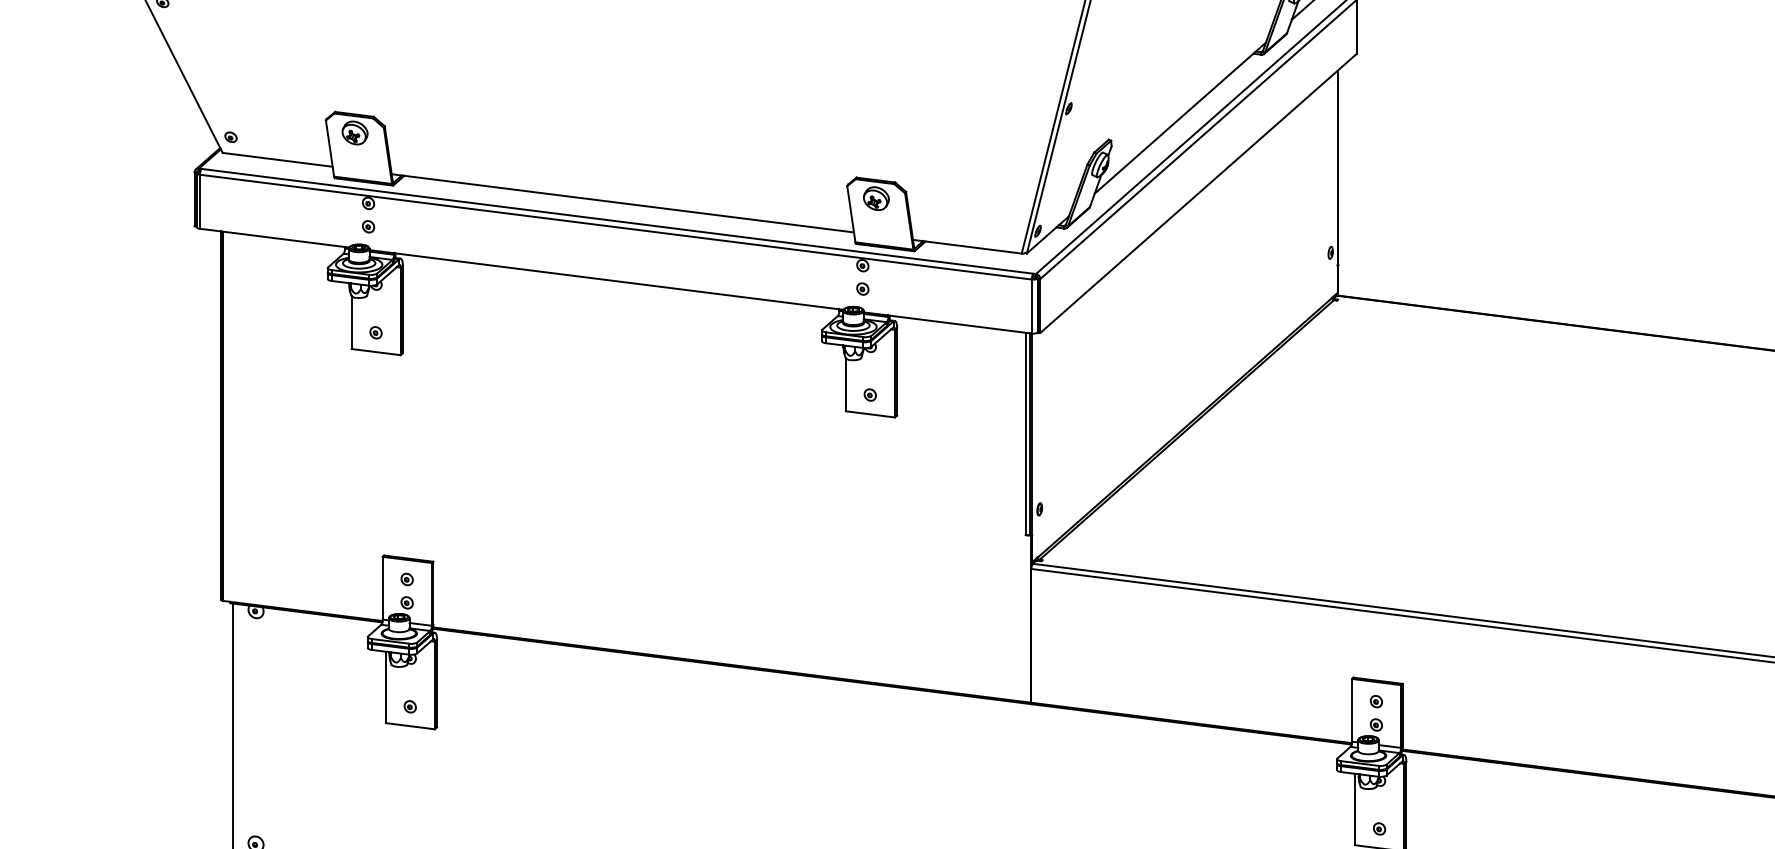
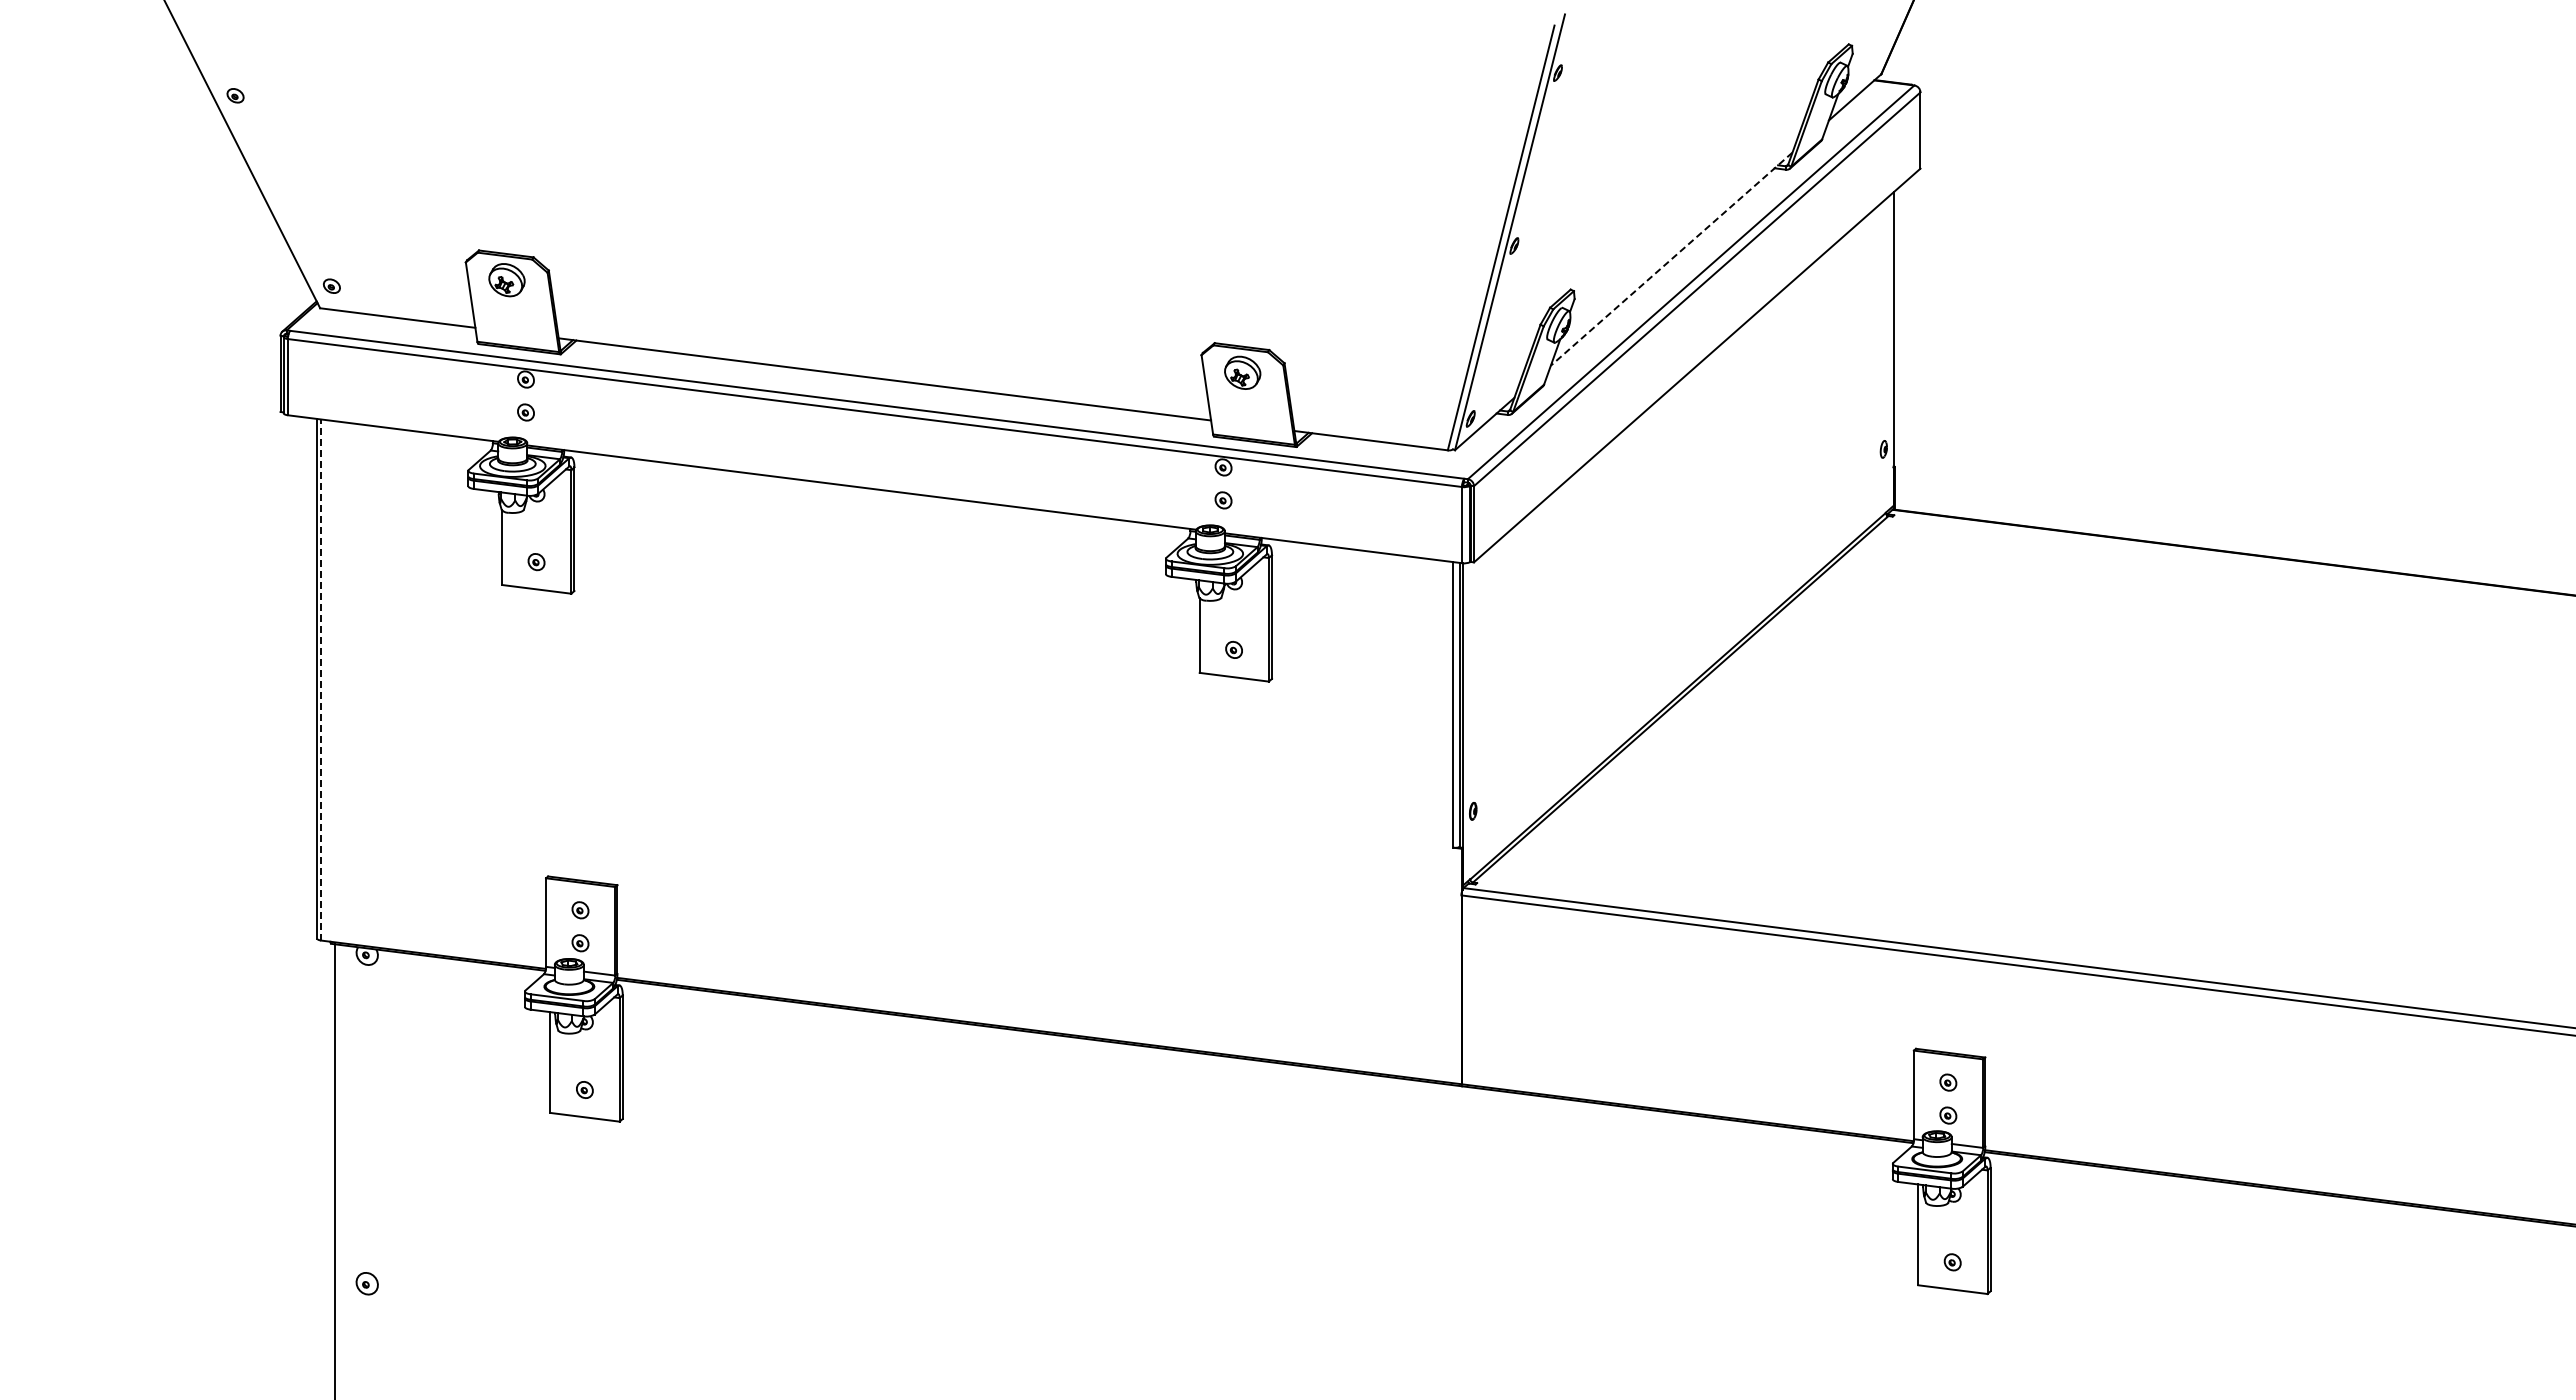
line: (1180, 118) -> (1671, 259), solid -> dashed
line: (223, 416) -> (321, 680), solid -> dashed

